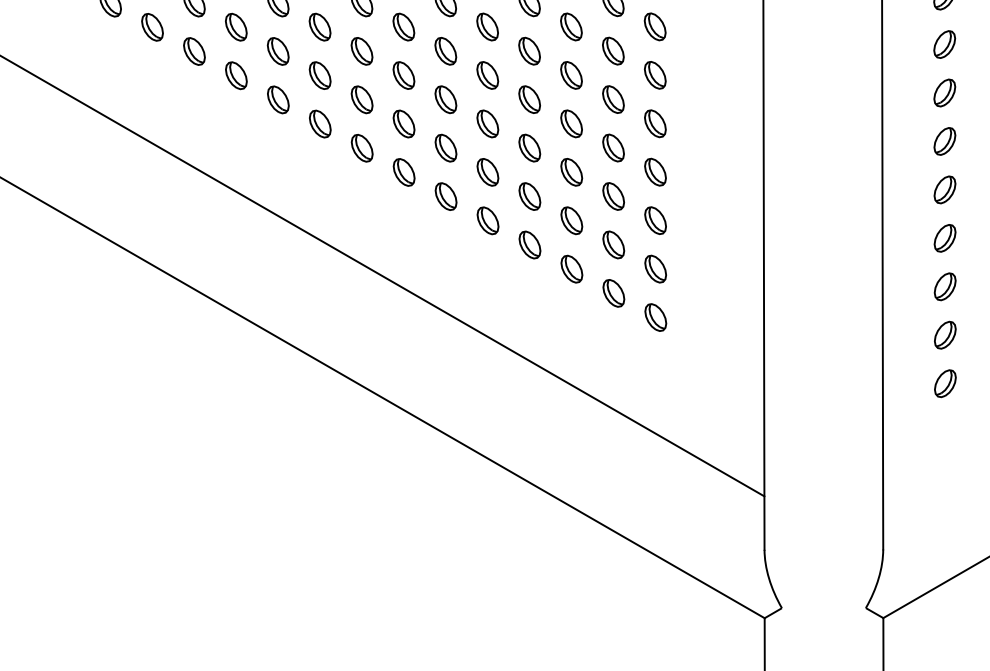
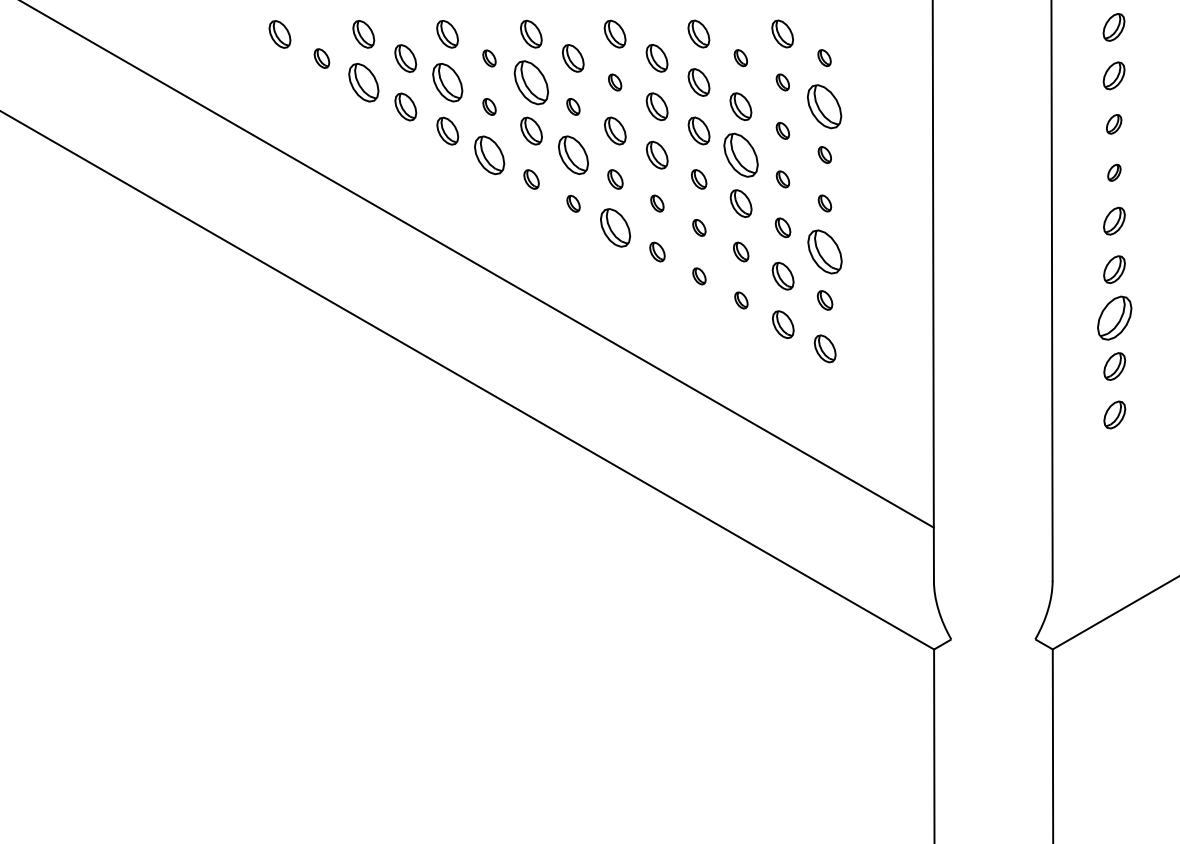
part: (571, 26) -> (740, 57), size x0.6
part: (655, 26) -> (824, 57), size x0.6
part: (152, 27) -> (321, 58), size x0.7
part: (320, 27) -> (489, 58), size x0.6
part: (194, 51) -> (363, 82), size x1.4
part: (278, 51) -> (447, 82), size x1.4
part: (362, 51) -> (531, 82), size x1.6
part: (445, 51) -> (614, 82), size x0.6
part: (613, 51) -> (782, 82), size x0.6
part: (320, 75) -> (489, 106), size x0.6
part: (404, 75) -> (573, 106), size x0.6
part: (655, 75) -> (824, 106), size x1.6
part: (944, 93) -> (1113, 124), size x0.7
part: (613, 99) -> (782, 130), size x0.6
part: (571, 123) -> (740, 154), size x1.6
part: (655, 123) -> (824, 154), size x0.6
part: (320, 124) -> (489, 155), size x1.4
part: (404, 124) -> (573, 155), size x1.4
part: (945, 141) -> (1114, 172), size x0.6
part: (362, 148) -> (531, 179), size x0.7
part: (446, 148) -> (615, 179), size x0.7
part: (529, 148) -> (698, 179), size x0.7
part: (613, 148) -> (782, 179), size x0.6
part: (404, 172) -> (573, 203), size x0.6
part: (488, 172) -> (657, 203), size x0.6
part: (655, 172) -> (824, 203), size x0.6
part: (446, 196) -> (615, 227), size x1.4
part: (530, 196) -> (699, 227), size x0.6
part: (613, 196) -> (782, 227), size x0.7
part: (488, 220) -> (657, 251), size x0.7
part: (571, 220) -> (740, 251), size x0.7
part: (655, 220) -> (824, 251), size x1.6
part: (530, 245) -> (699, 276), size x0.6
part: (572, 269) -> (741, 300), size x0.6
part: (655, 269) -> (824, 300), size x0.7
part: (945, 286) -> (1114, 317), size x1.6

